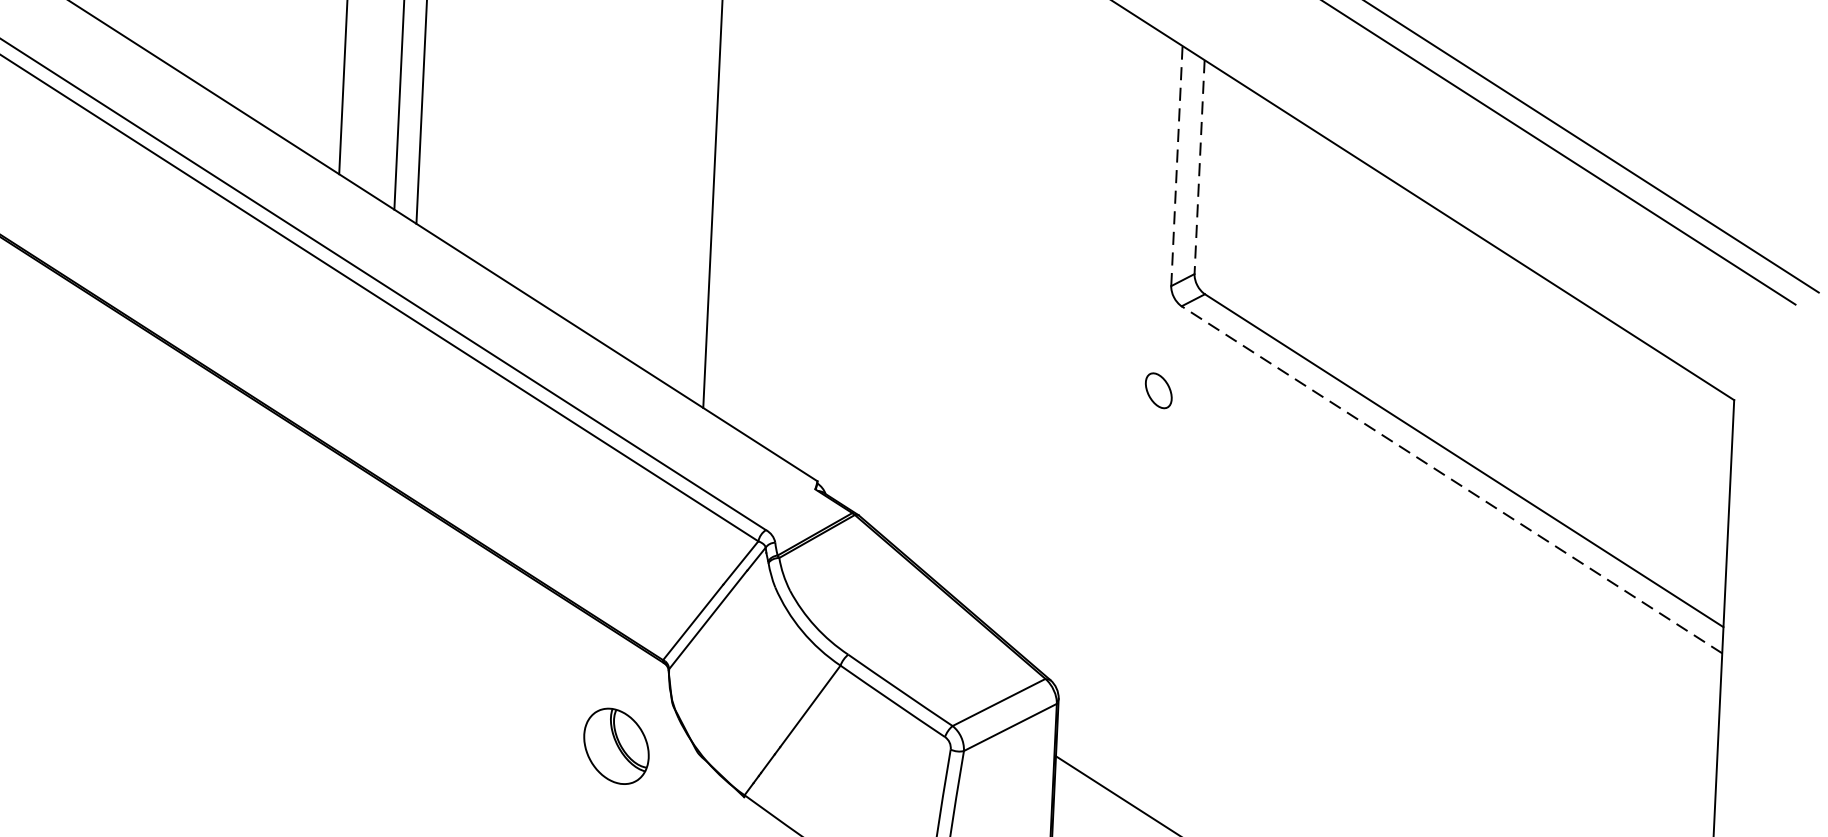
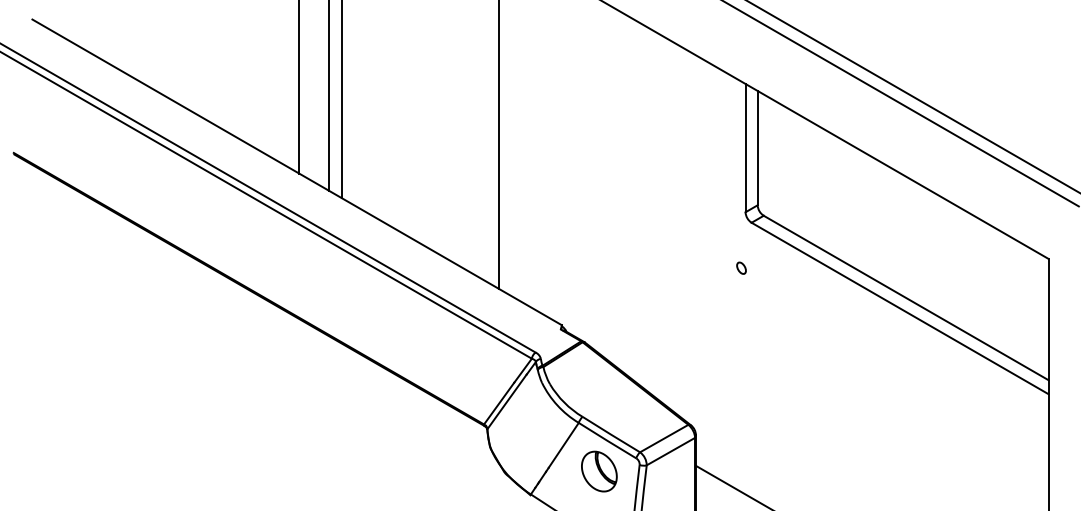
line: (1176, 164) -> (745, 147), dashed -> solid
line: (1199, 167) -> (757, 148), dashed -> solid
part: (1158, 389) -> (741, 267), size x0.62
line: (1450, 479) -> (899, 308), dashed -> solid
part: (616, 746) -> (599, 471), moved

